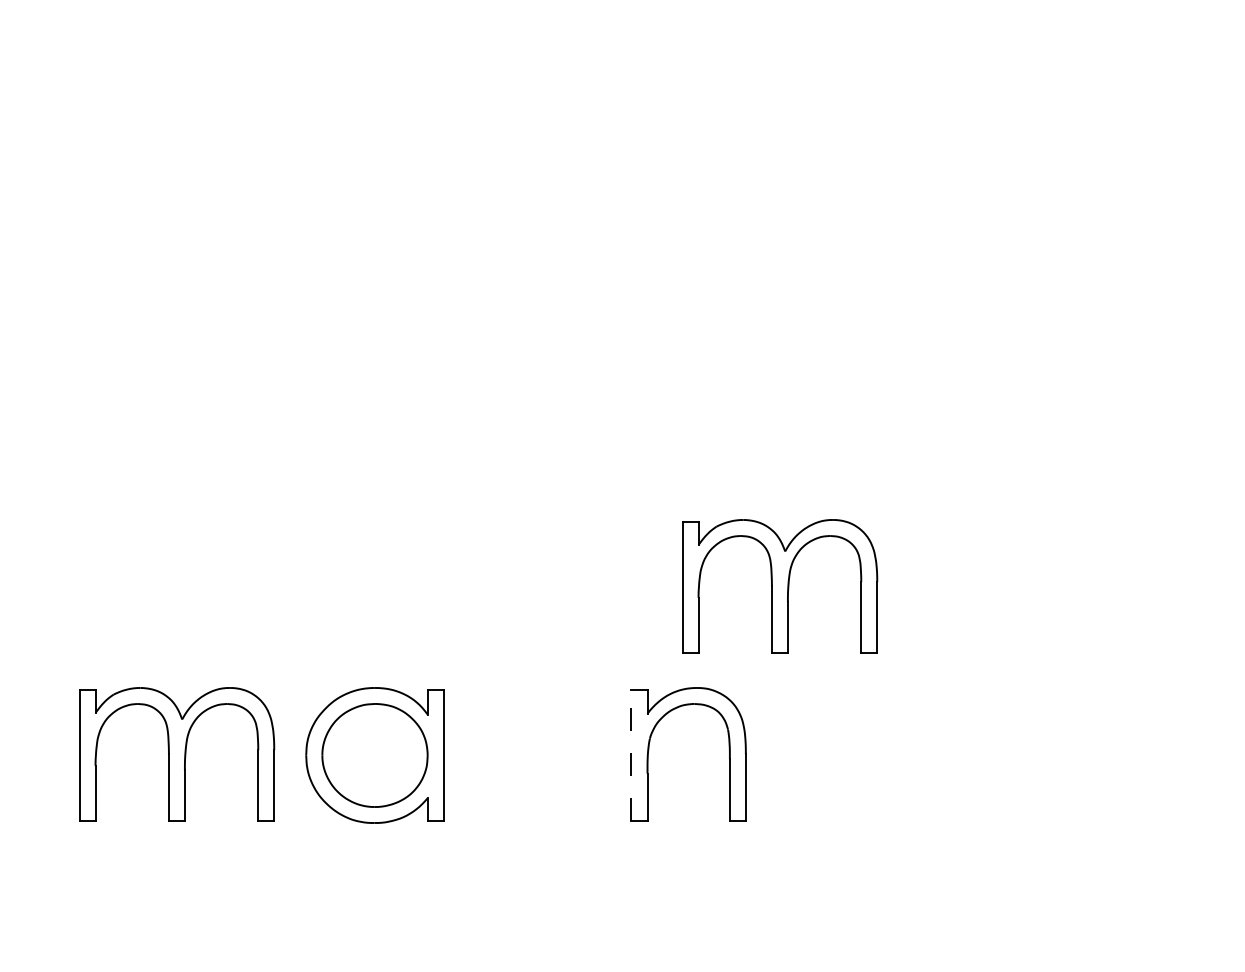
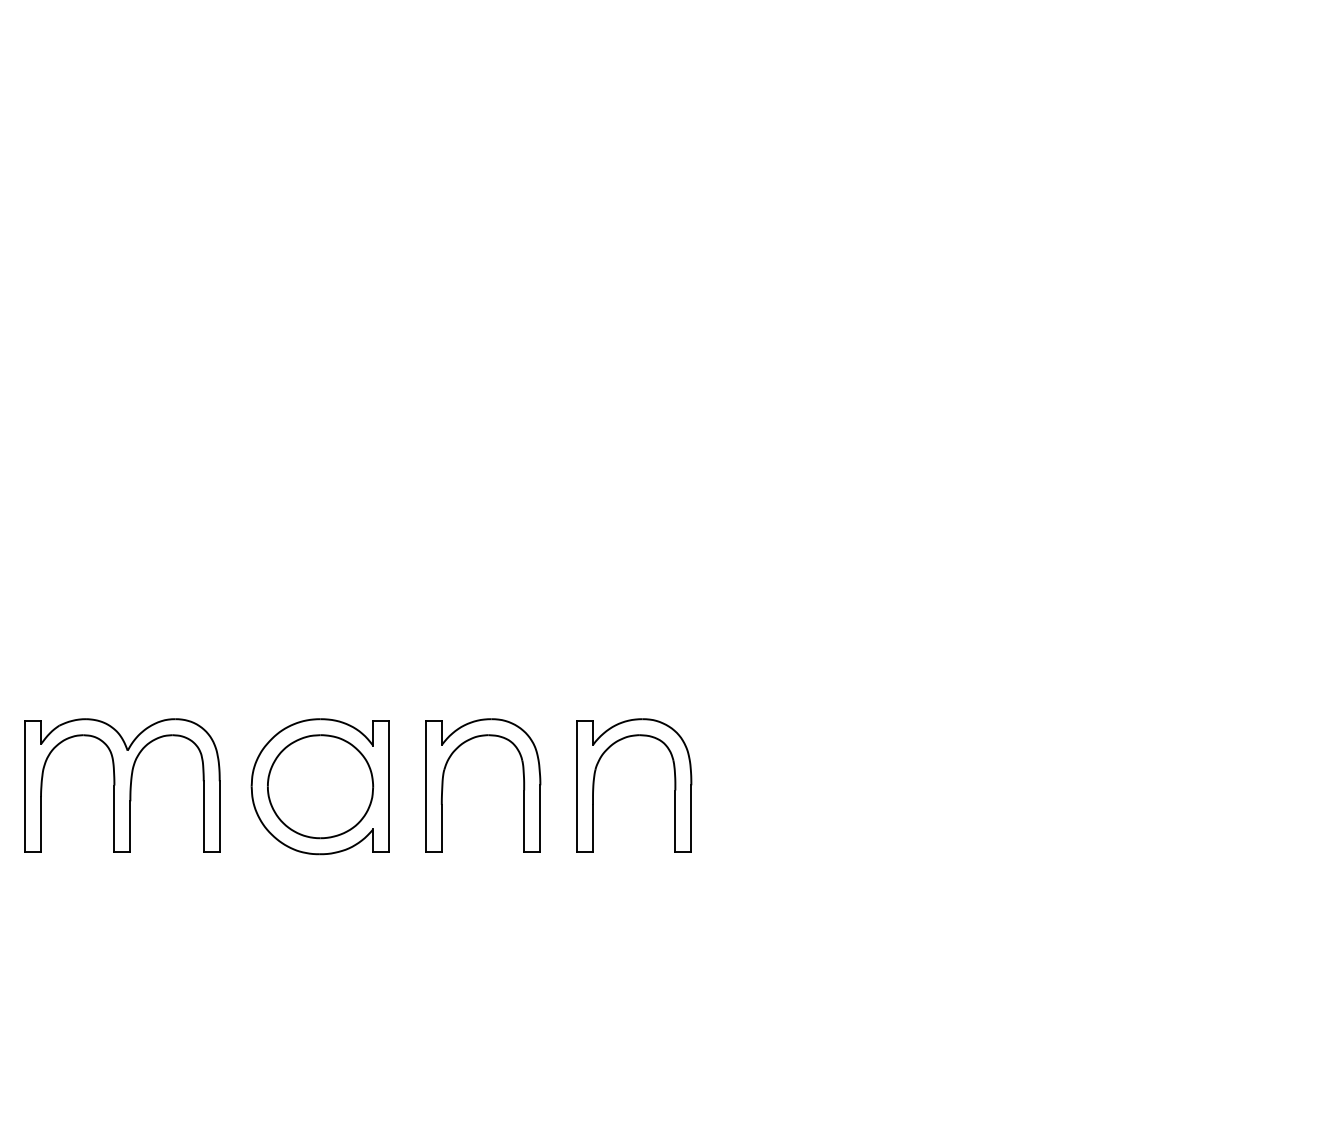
part: (780, 586) -> (725, 617), removed
part: (498, 754) -> (443, 785), added
line: (631, 755) -> (576, 786), dashed -> solid

